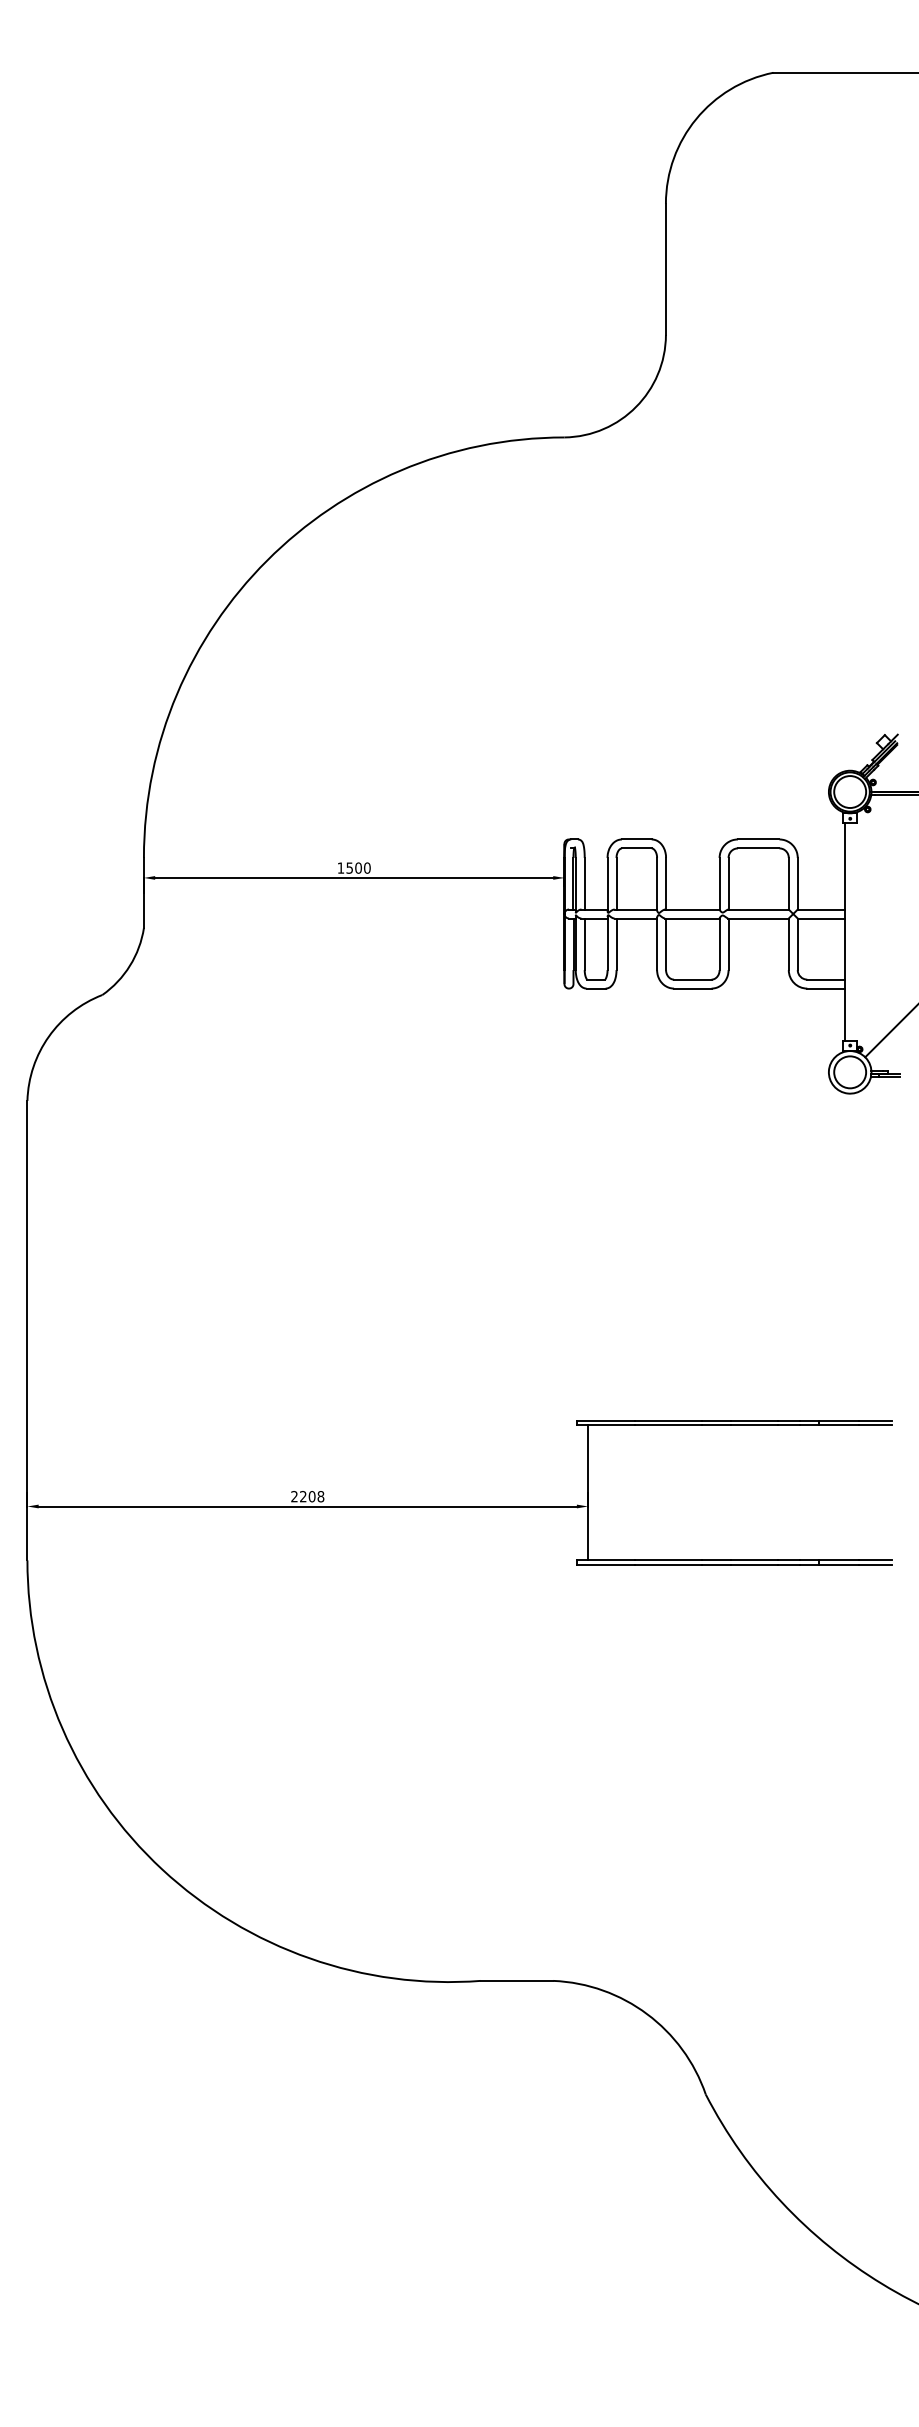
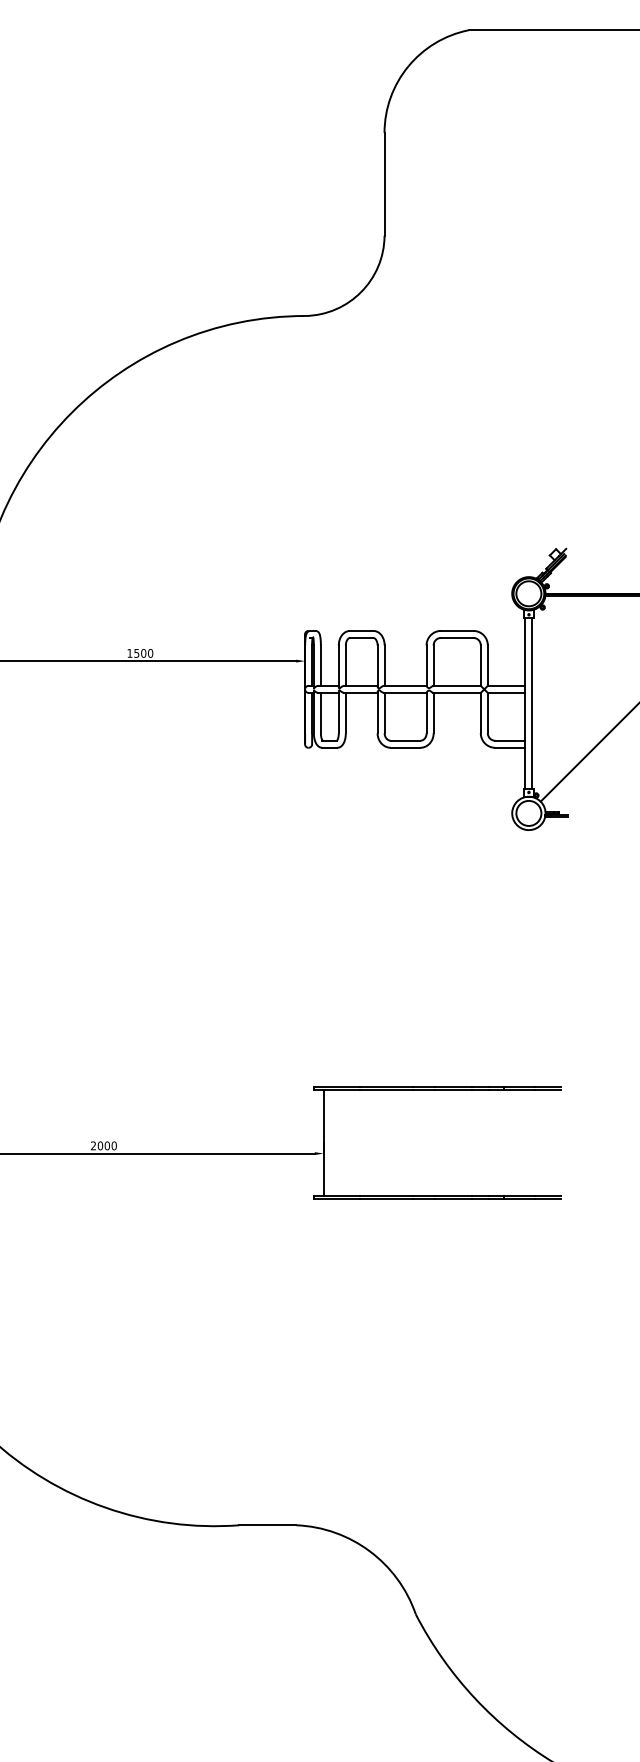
line: (853, 932) -> (531, 703), added
text: (312, 1496) -> (107, 1145), 2208 -> 2000

